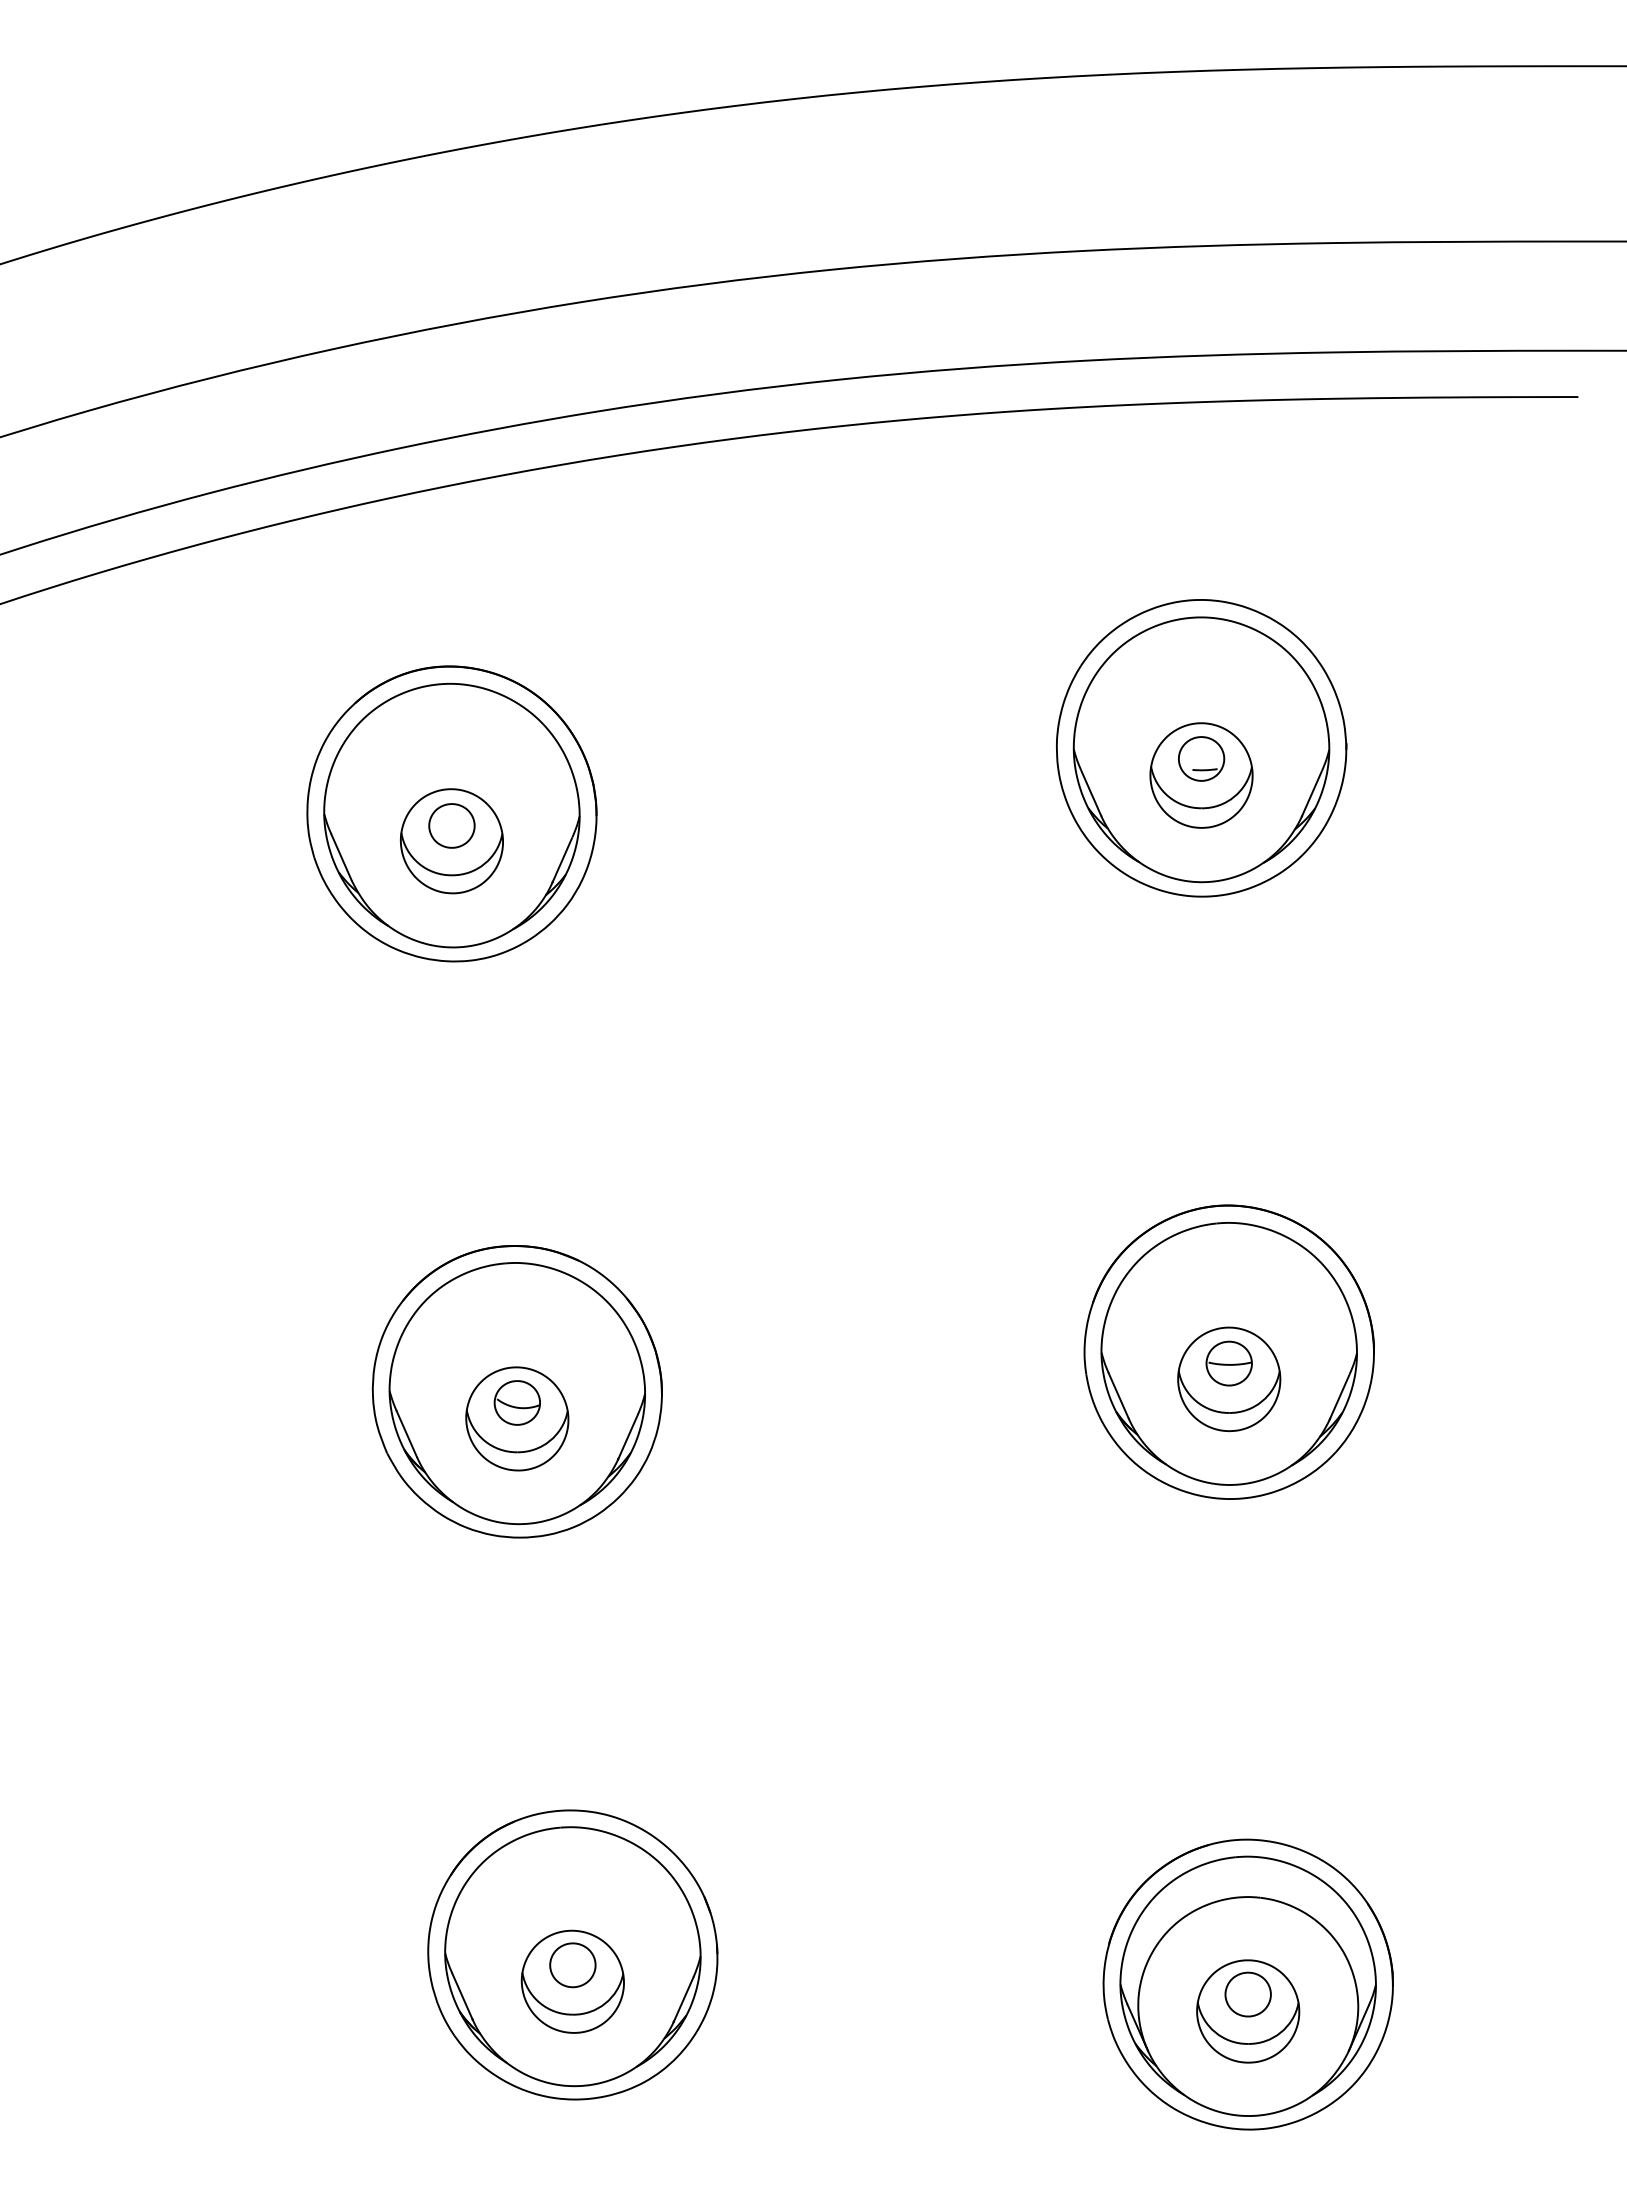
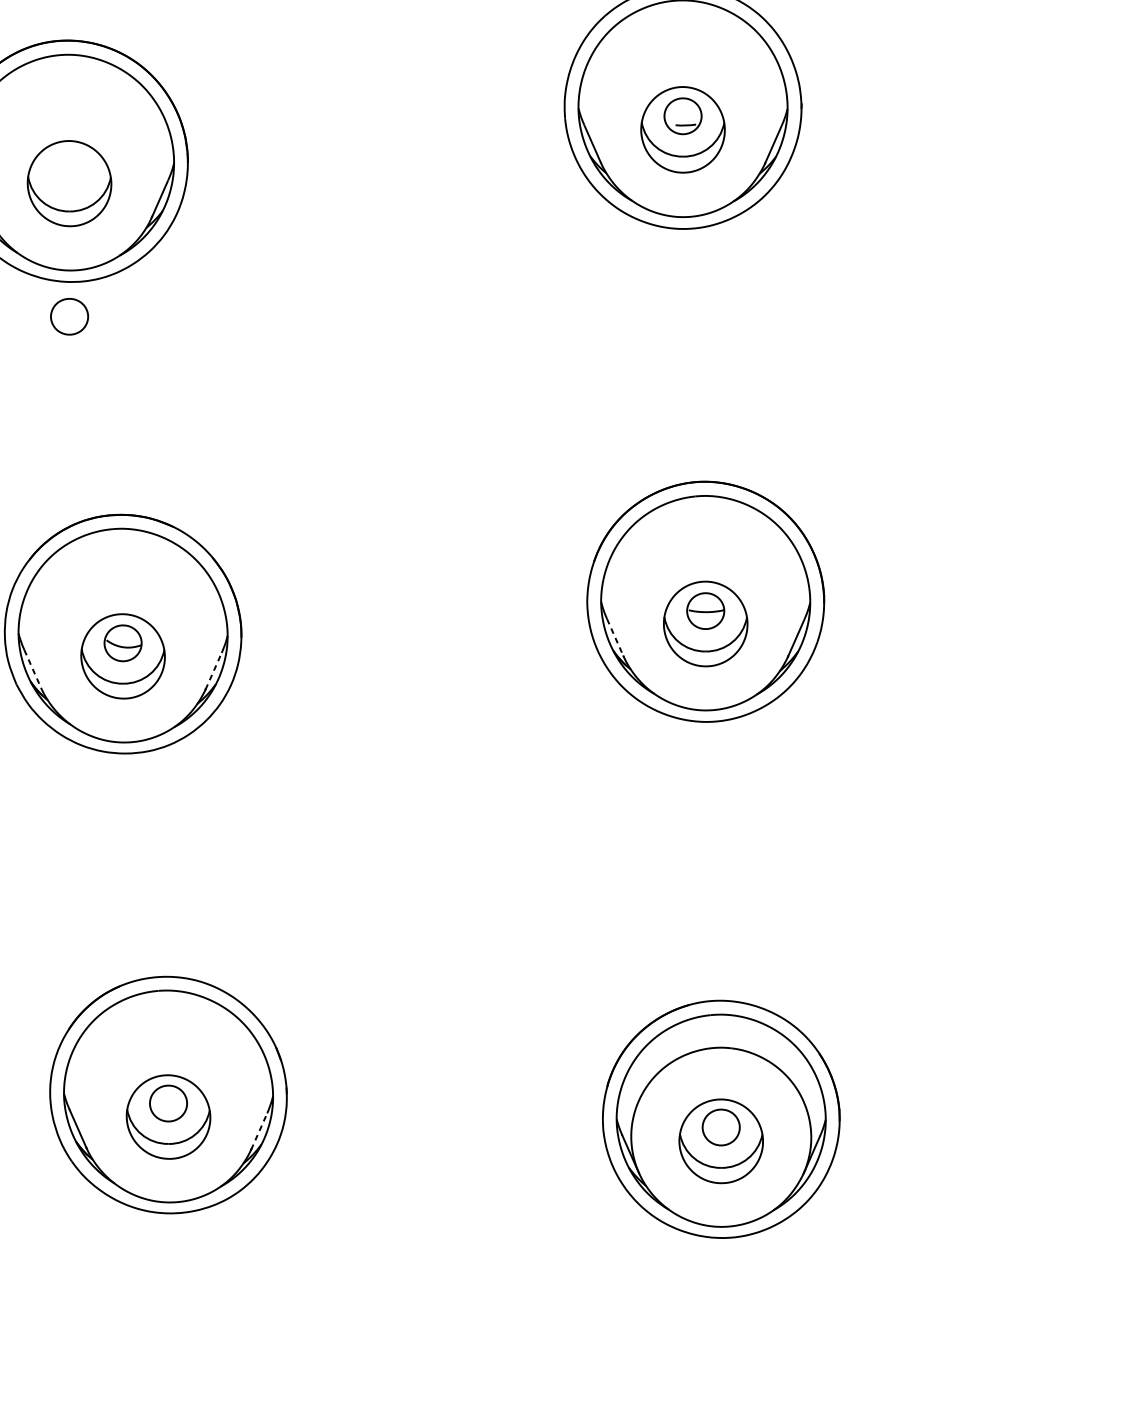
part: (451, 825) -> (69, 316), moved
line: (1118, 1395) -> (615, 637), solid -> dashed
line: (407, 1434) -> (33, 669), solid -> dashed
line: (628, 1436) -> (214, 670), solid -> dashed
line: (683, 1999) -> (259, 1131), solid -> dashed

